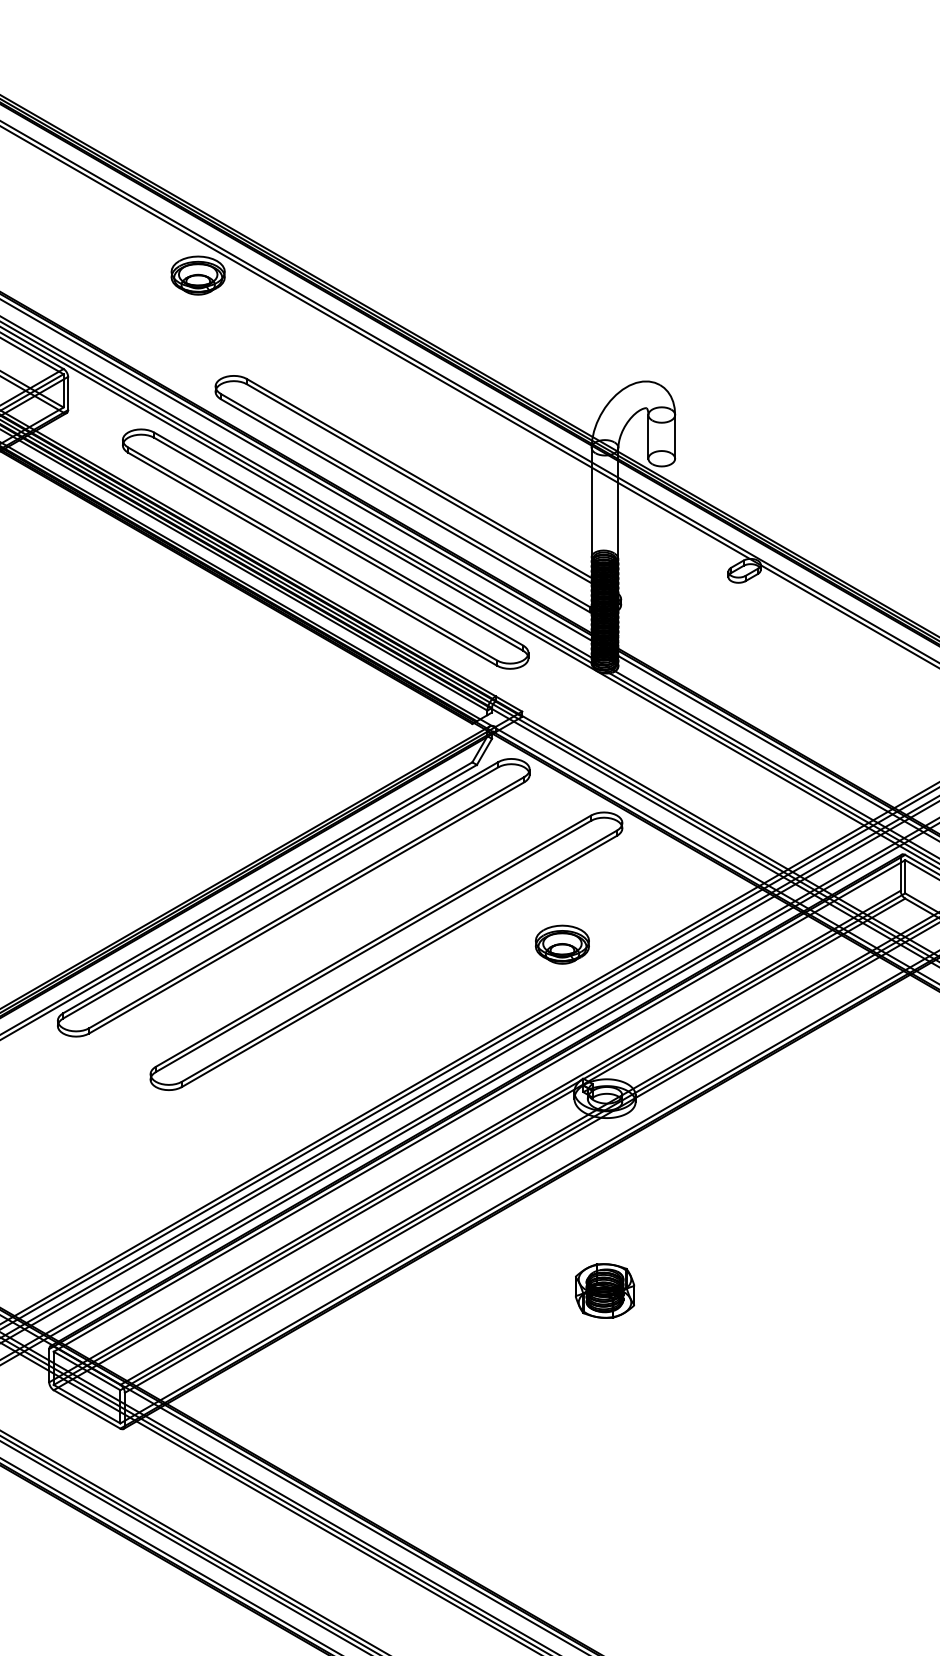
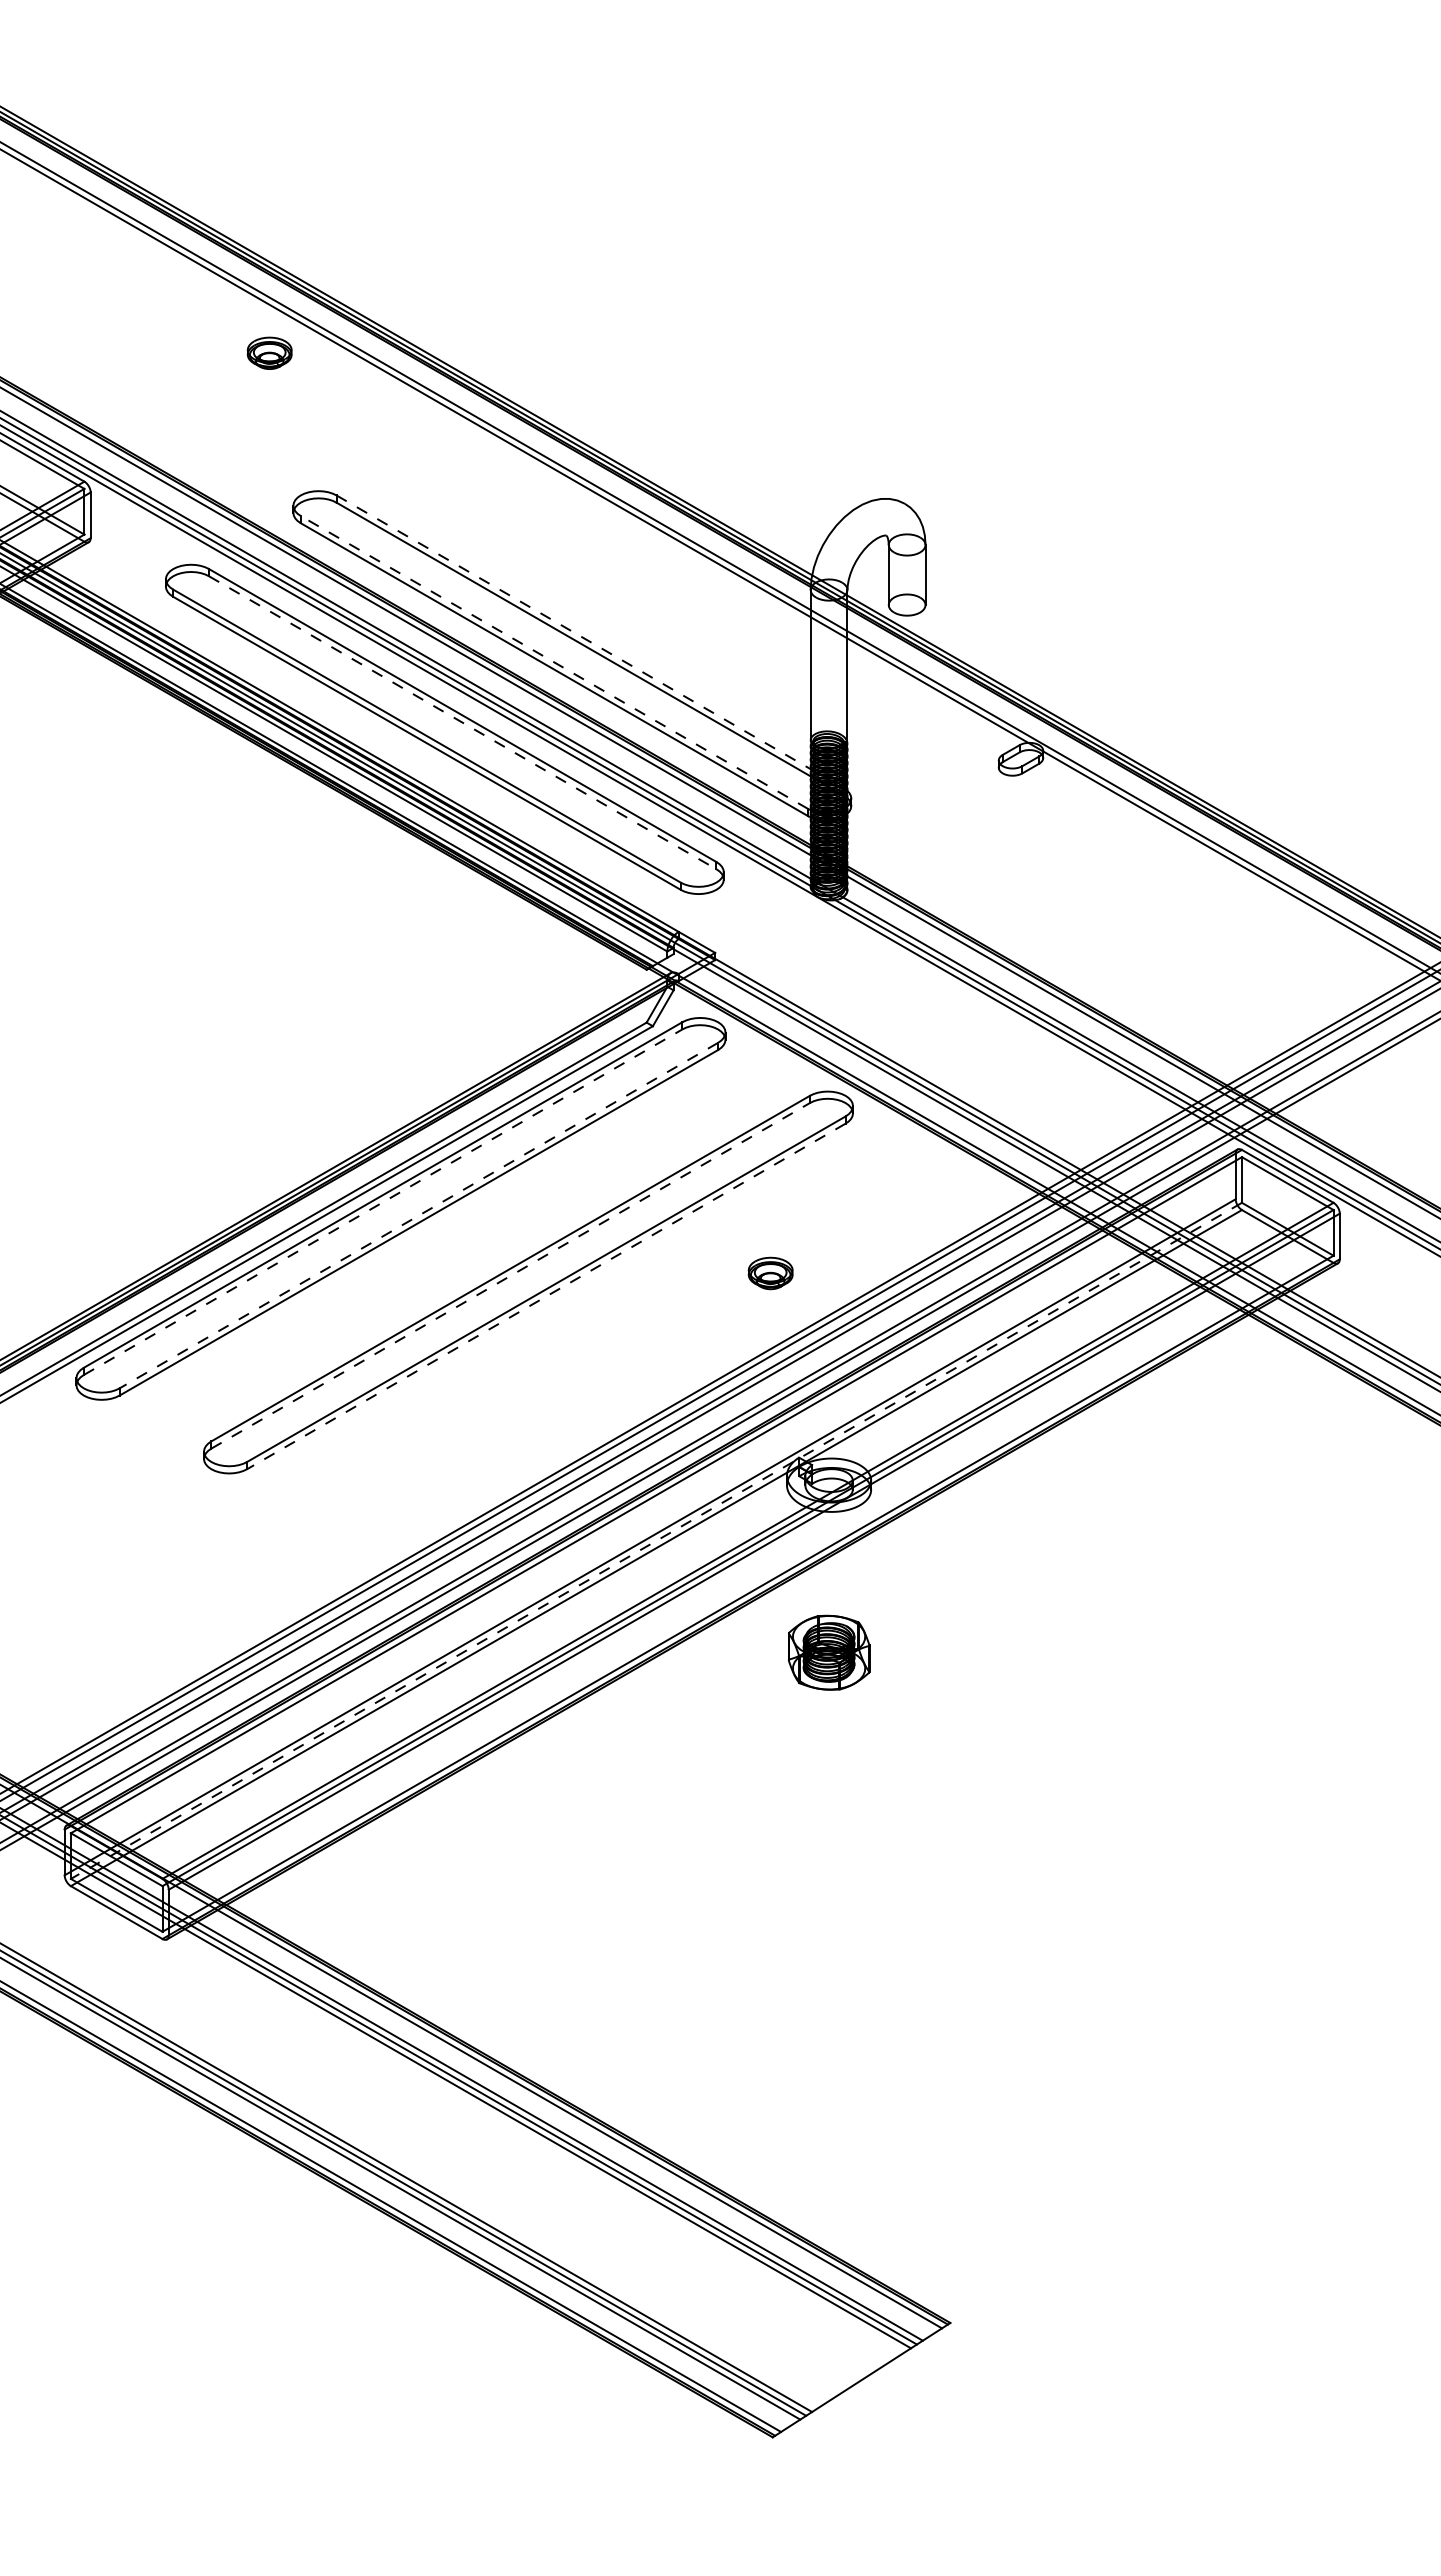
part: (198, 275) -> (269, 353), size x0.6
line: (431, 485) -> (590, 641), solid -> dashed
line: (405, 500) -> (554, 662), solid -> dashed
line: (338, 544) -> (462, 722), solid -> dashed
line: (281, 893) -> (383, 1202), solid -> dashed
line: (306, 902) -> (418, 1215), solid -> dashed
part: (562, 944) -> (770, 1273), size x0.6
line: (373, 946) -> (510, 1275), solid -> dashed
line: (399, 961) -> (546, 1296), solid -> dashed
line: (479, 1139) -> (656, 1541), solid -> dashed
part: (605, 1290) -> (829, 1652), moved

